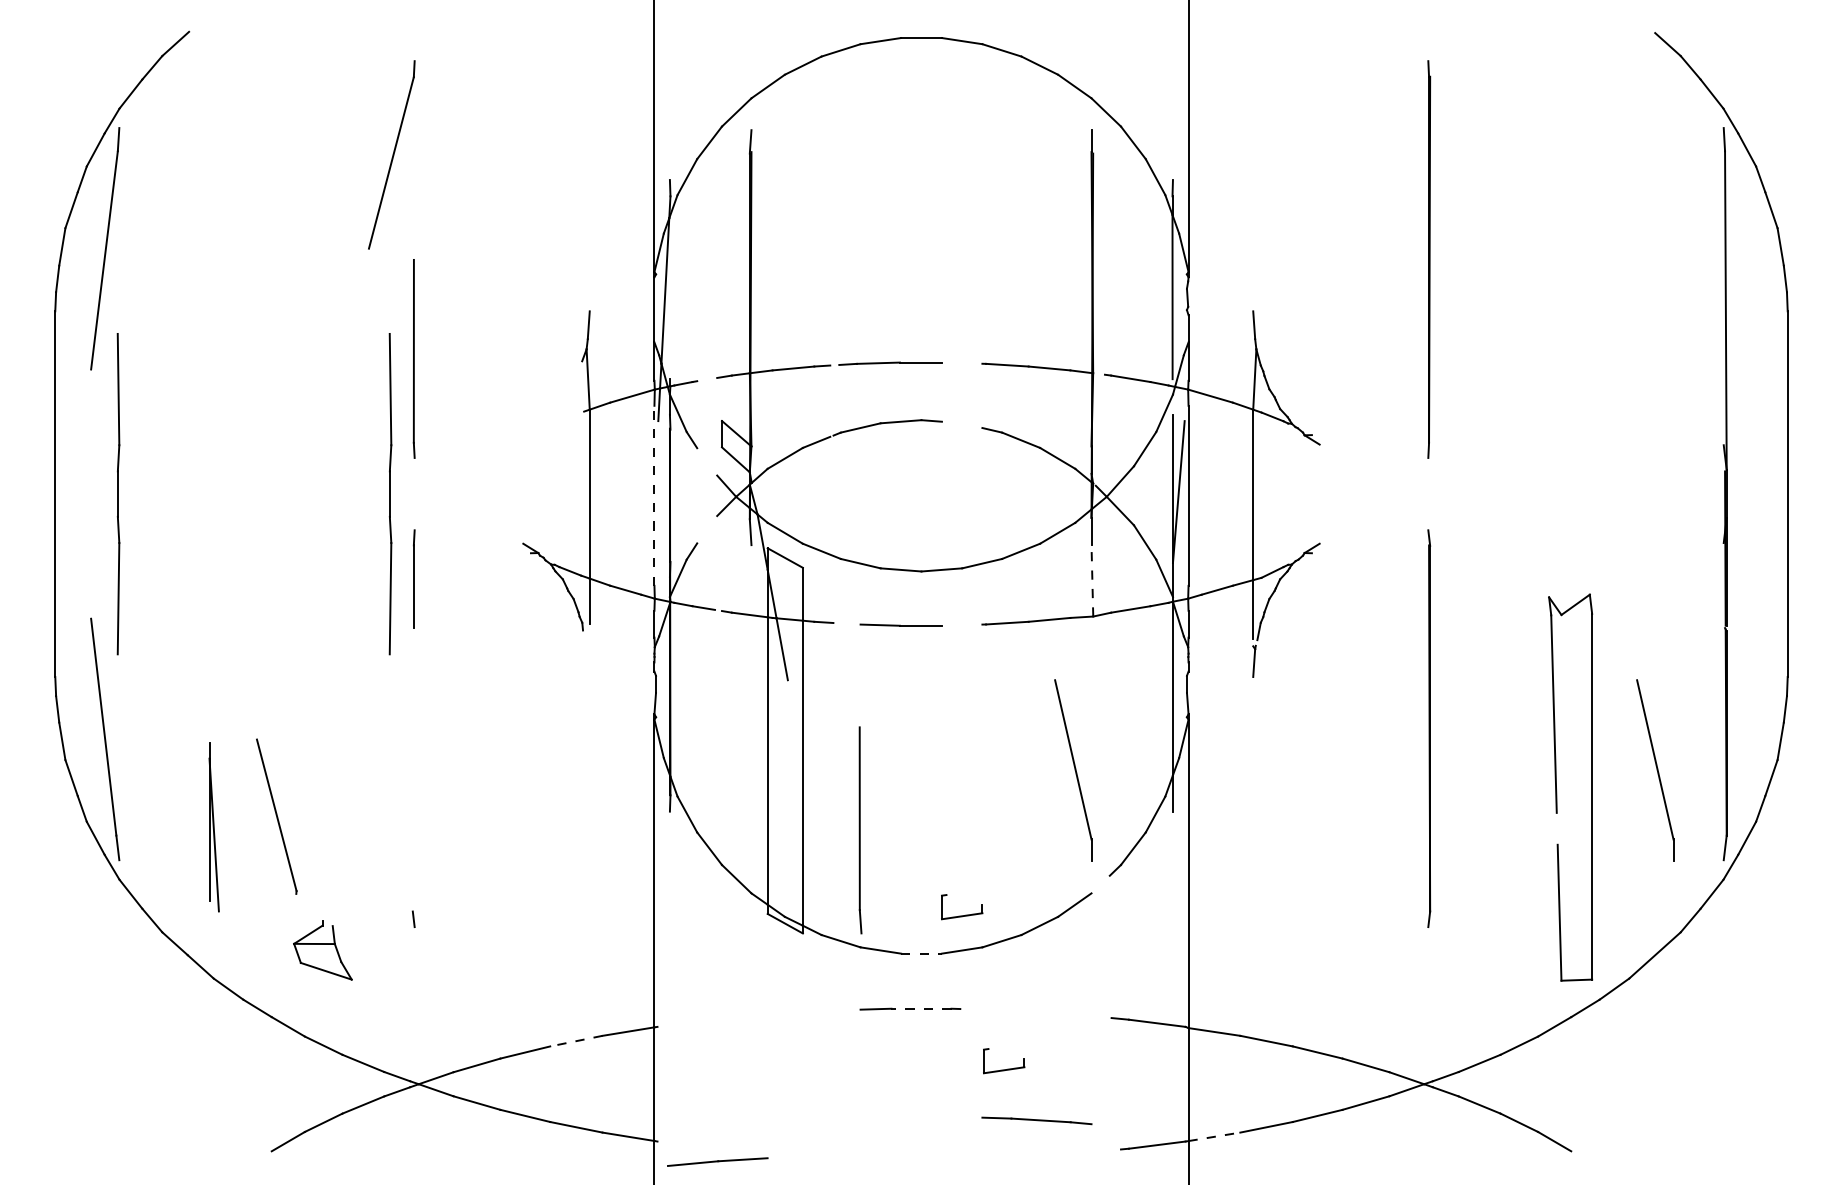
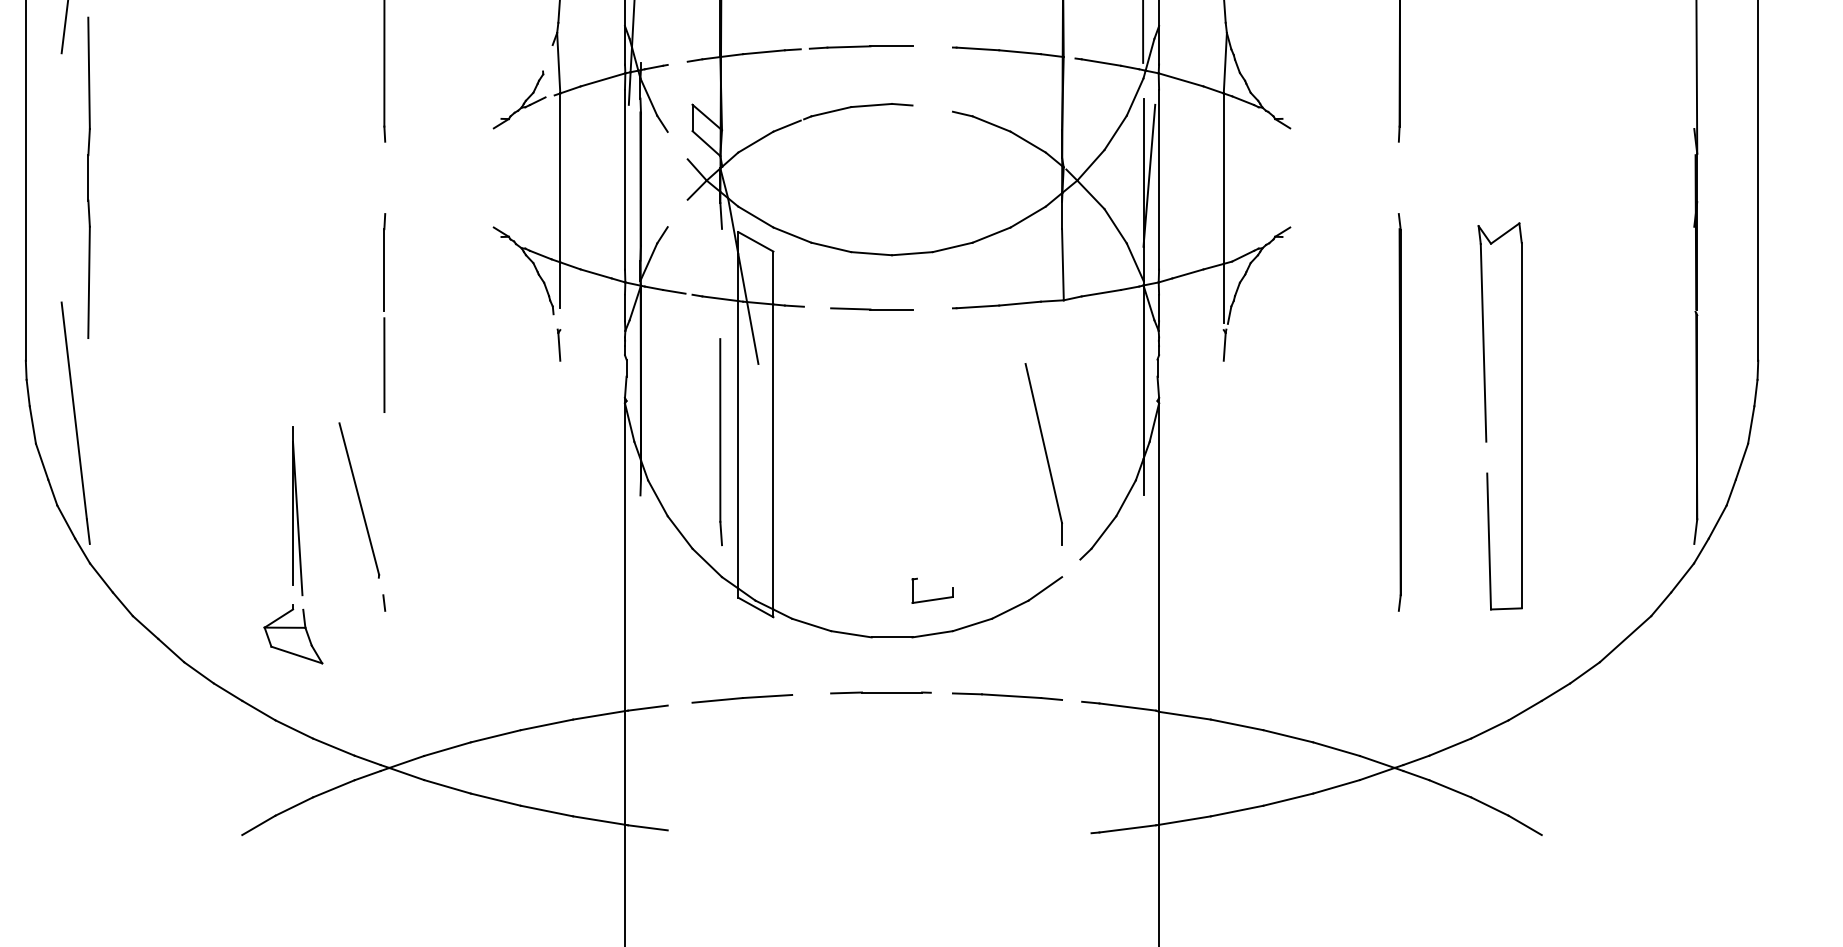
part: (548, 415) -> (519, 99), added
part: (390, 494) -> (361, 178), removed
line: (654, 495) -> (625, 179), dashed -> solid
line: (1092, 580) -> (1063, 264), dashed -> solid
part: (588, 660) -> (559, 344), added
line: (413, 681) -> (384, 365), added
part: (1655, 770) -> (1626, 454), removed
part: (1557, 791) -> (1487, 420), moved
line: (276, 816) -> (359, 500), moved
part: (213, 827) -> (297, 511), moved
part: (860, 830) -> (721, 442), moved
line: (922, 953) -> (893, 637), dashed -> solid
line: (921, 1008) -> (892, 692), dashed -> solid
line: (677, 1023) -> (648, 707), added
line: (576, 1041) -> (547, 725), dashed -> solid
part: (1007, 1068) -> (978, 752), removed
line: (1036, 1120) -> (1007, 696), moved
line: (1214, 1136) -> (1185, 820), dashed -> solid
line: (677, 1143) -> (648, 827), added
line: (717, 1161) -> (742, 698), moved

